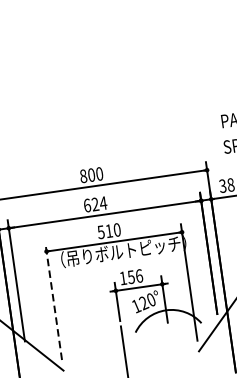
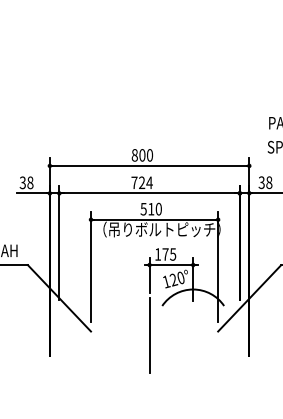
text: (87, 205) -> (134, 182), 624 -> 724
text: (135, 276) -> (169, 254), 156 -> 175
line: (54, 301) -> (91, 266), dashed -> solid

